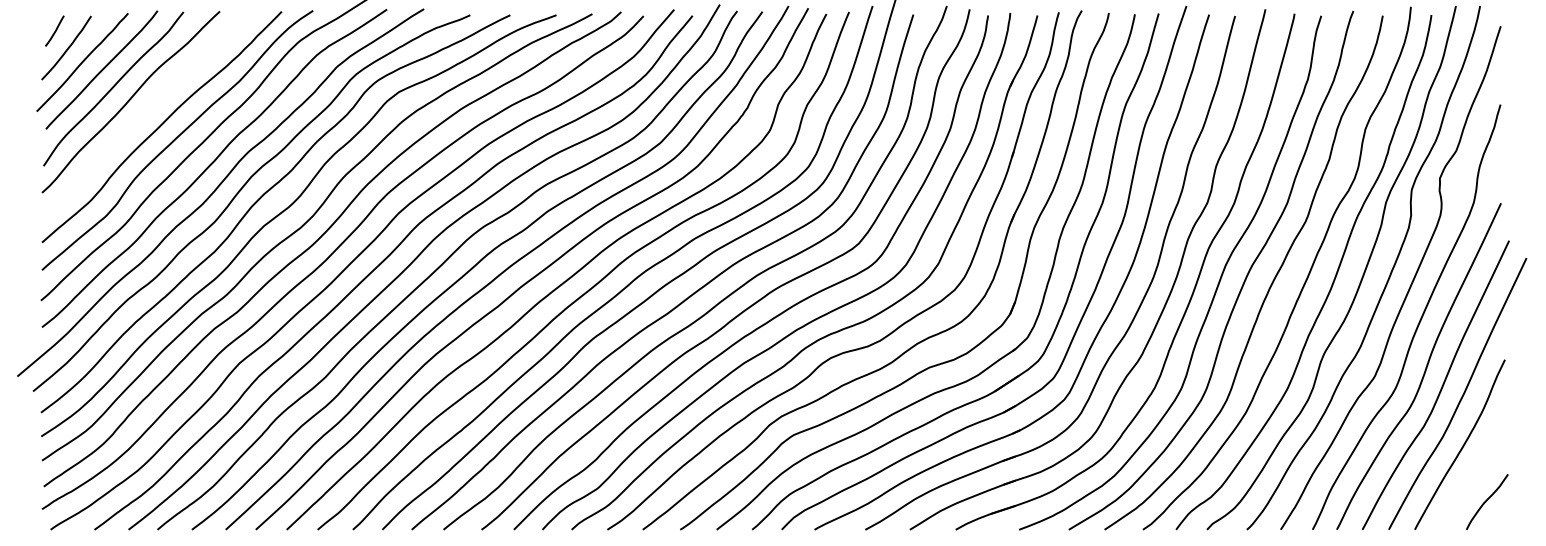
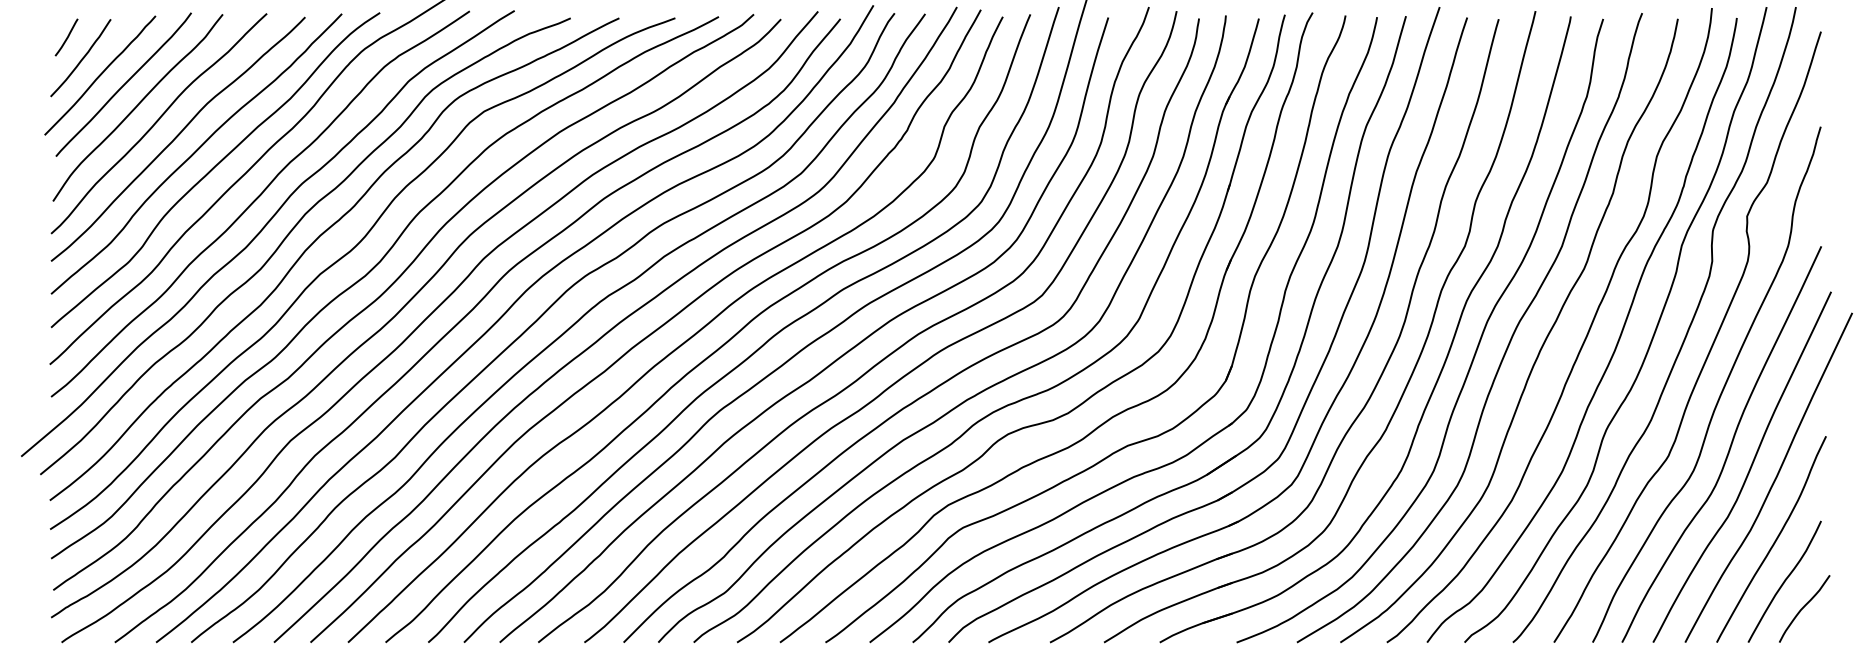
curve: (145, 114) -> (176, 138), added
curve: (1470, 479) -> (1784, 581), added

